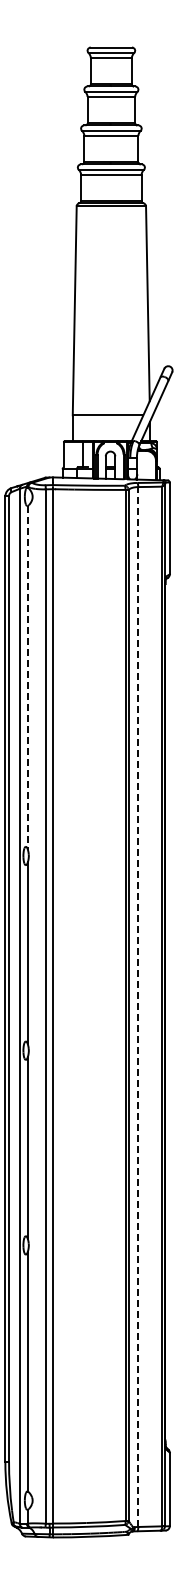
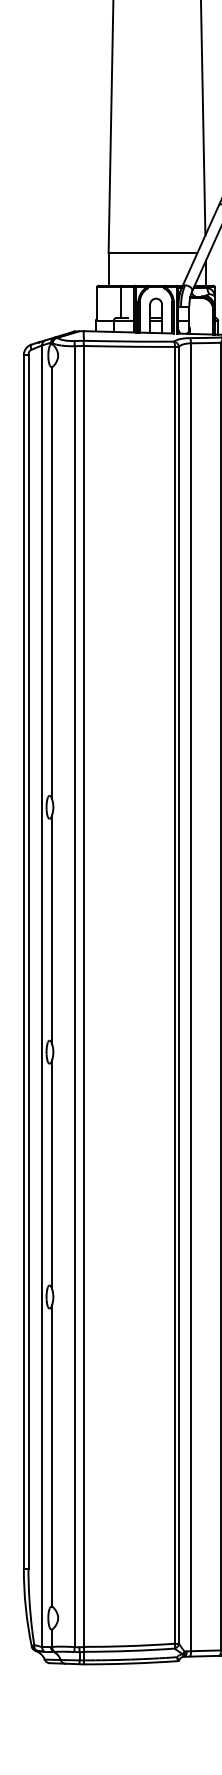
line: (27, 677) -> (51, 582), dashed -> solid
line: (138, 1007) -> (191, 997), dashed -> solid

